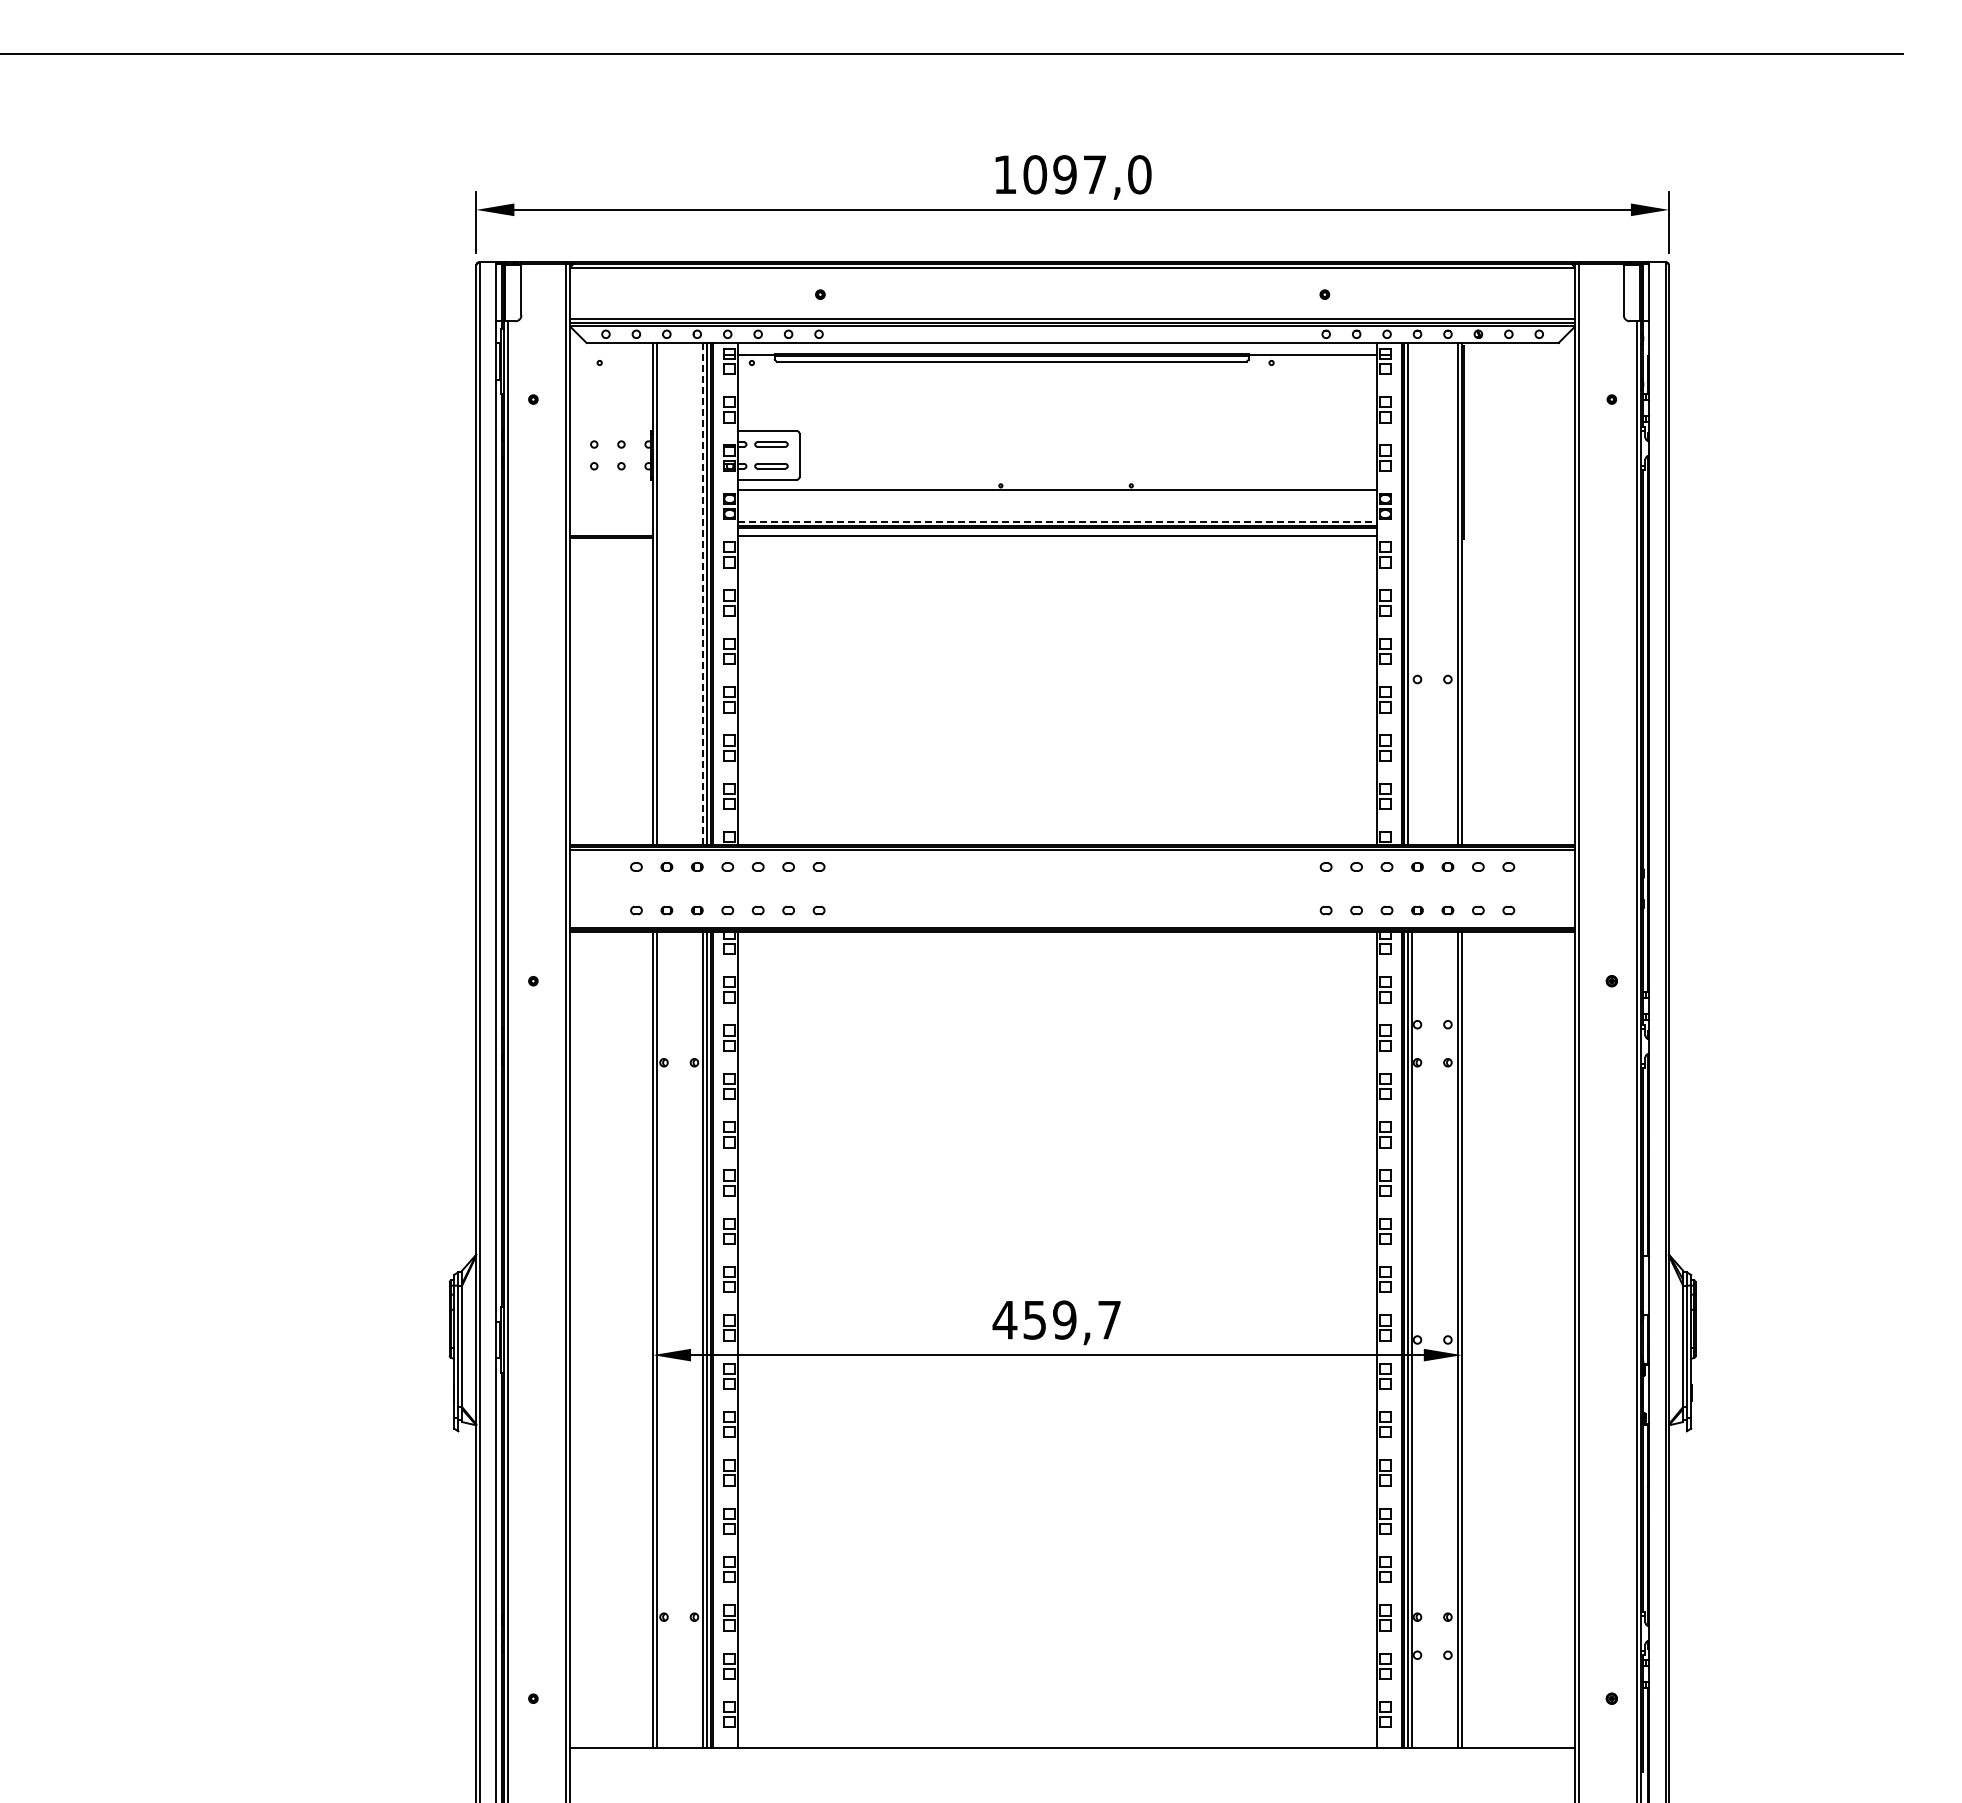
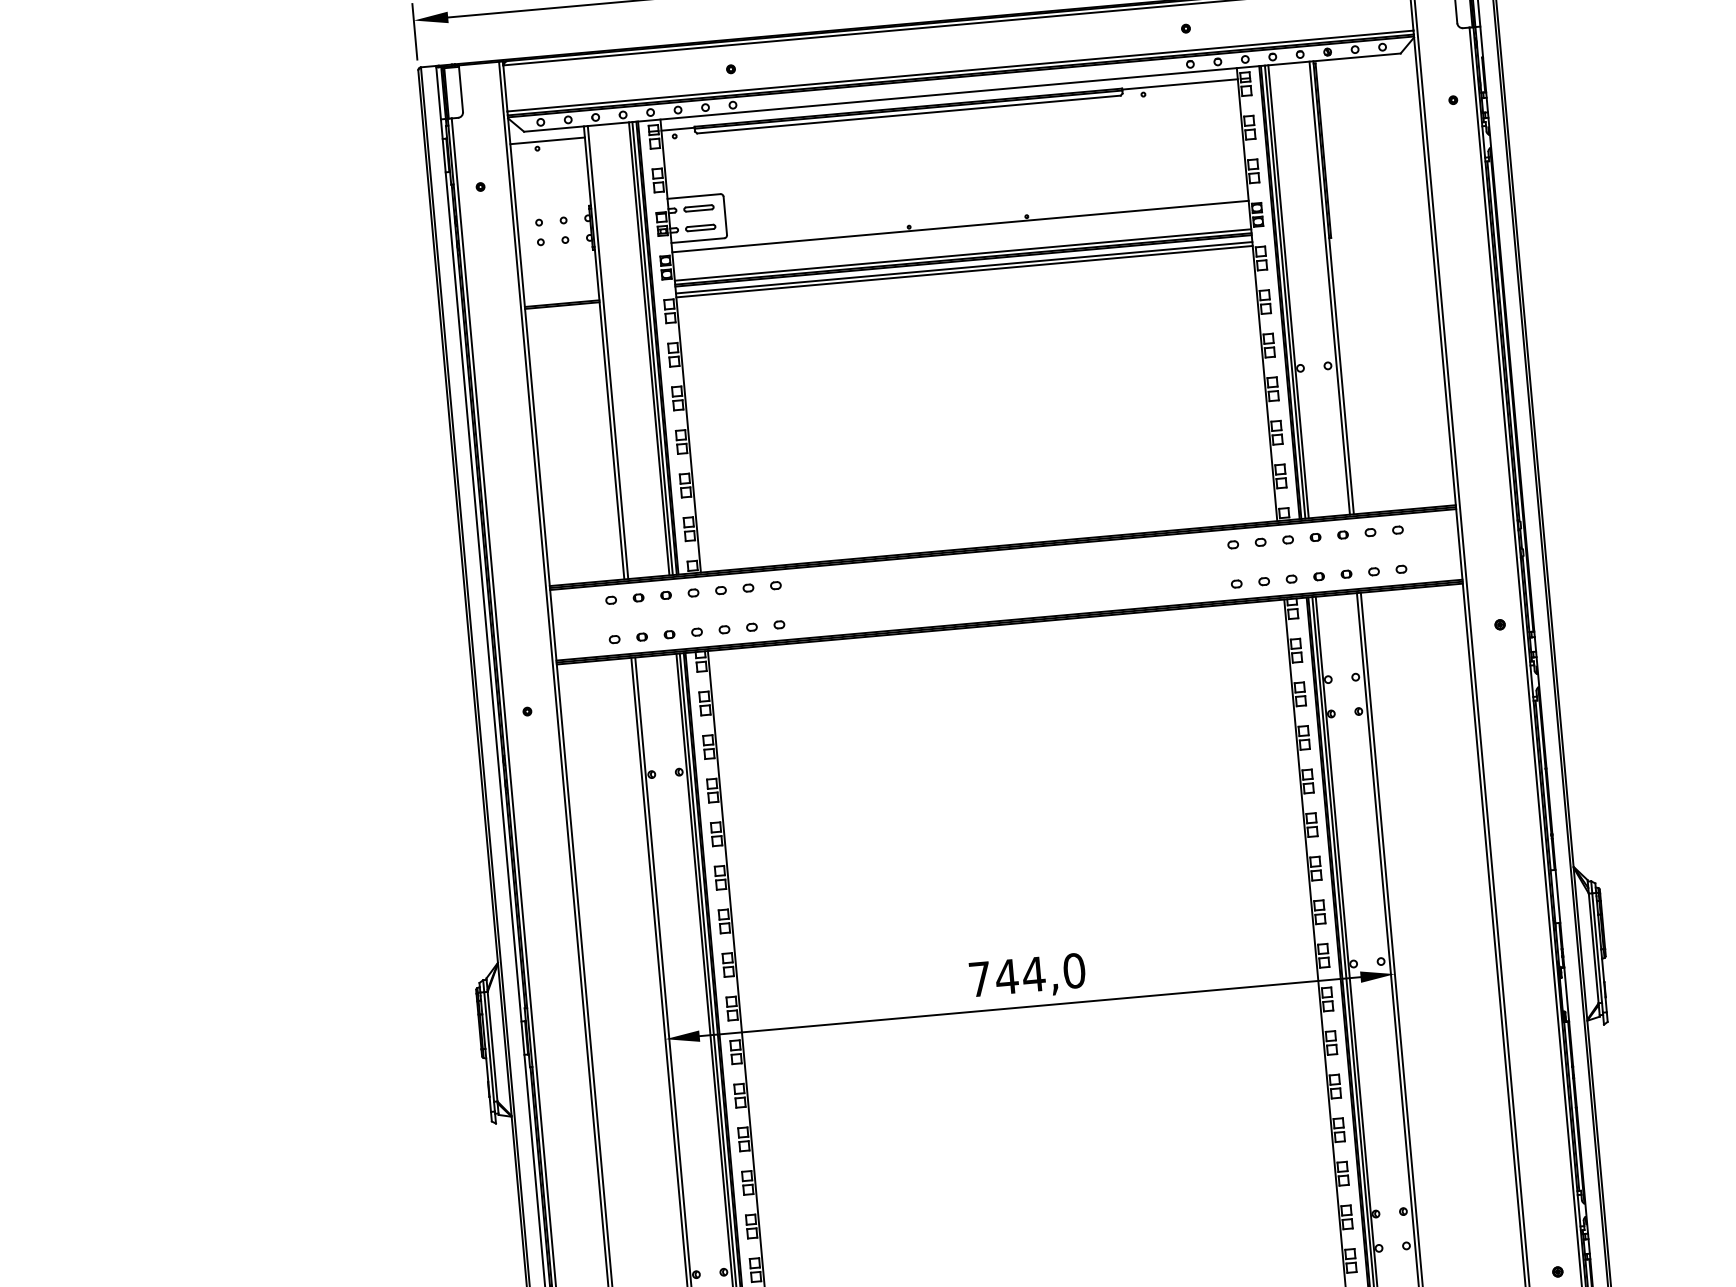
line: (611, 355) -> (547, 140), added
line: (1057, 521) -> (963, 254), dashed -> solid
line: (1056, 540) -> (963, 272), added
line: (702, 593) -> (648, 348), dashed -> solid
line: (1411, 594) -> (1288, 292), added
text: (1056, 1319) -> (1026, 974), 459,7 -> 744,0

